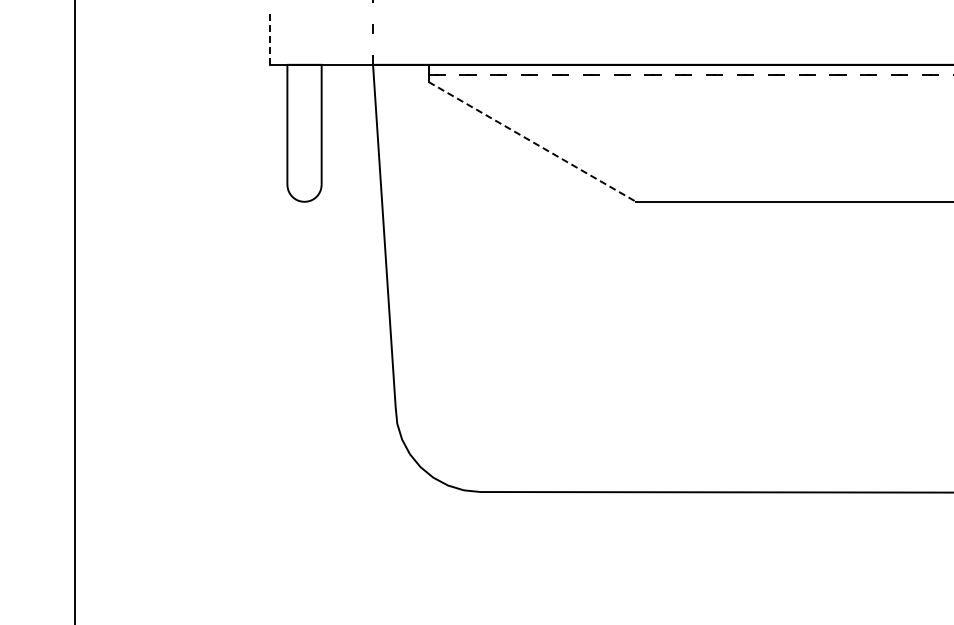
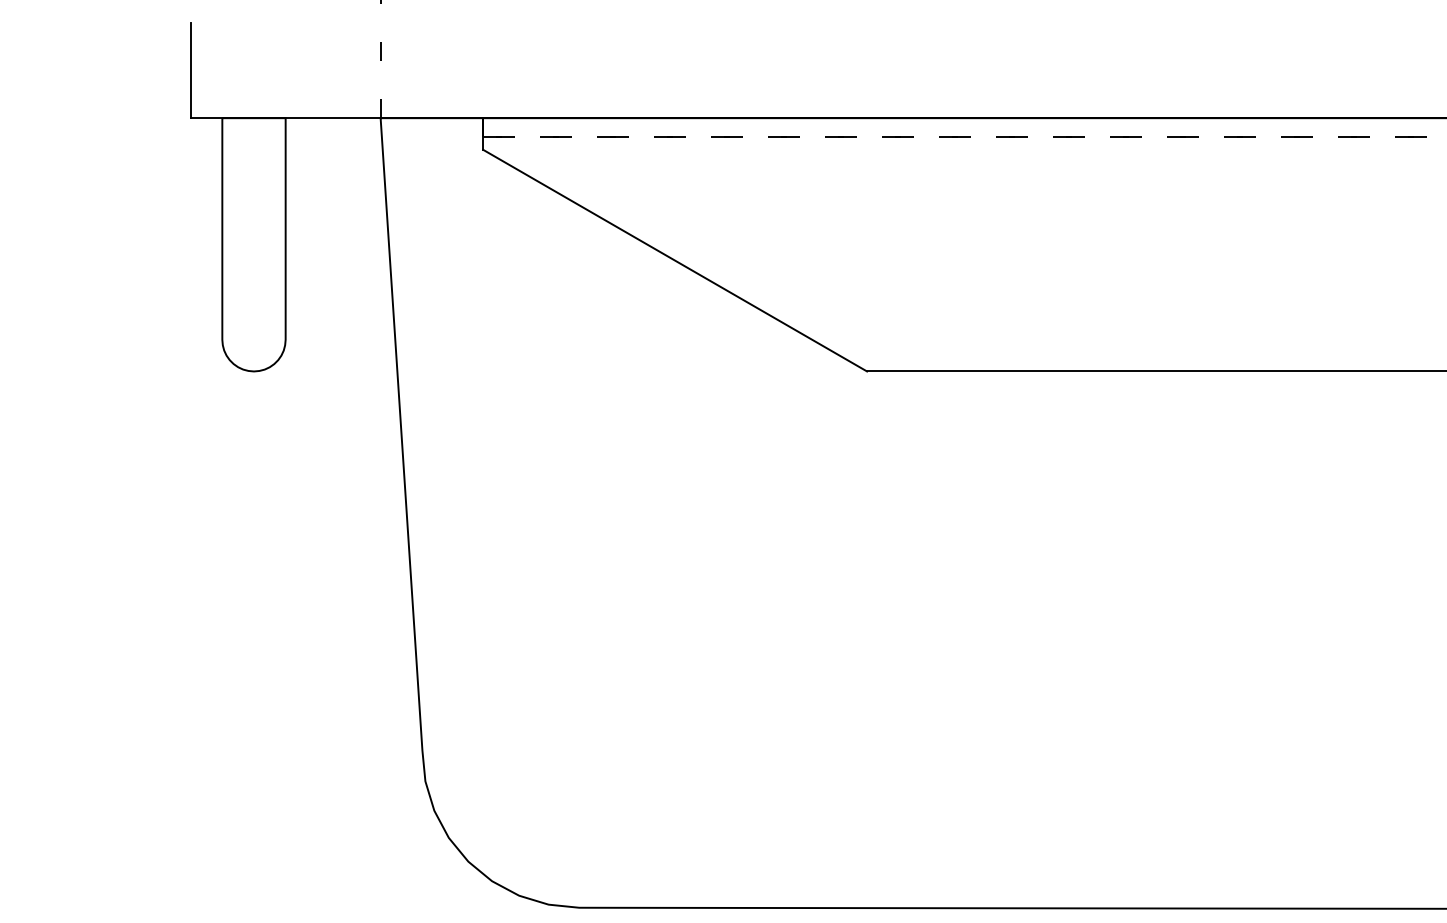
line: (270, 39) -> (191, 71), dashed -> solid
line: (532, 141) -> (675, 259), dashed -> solid

